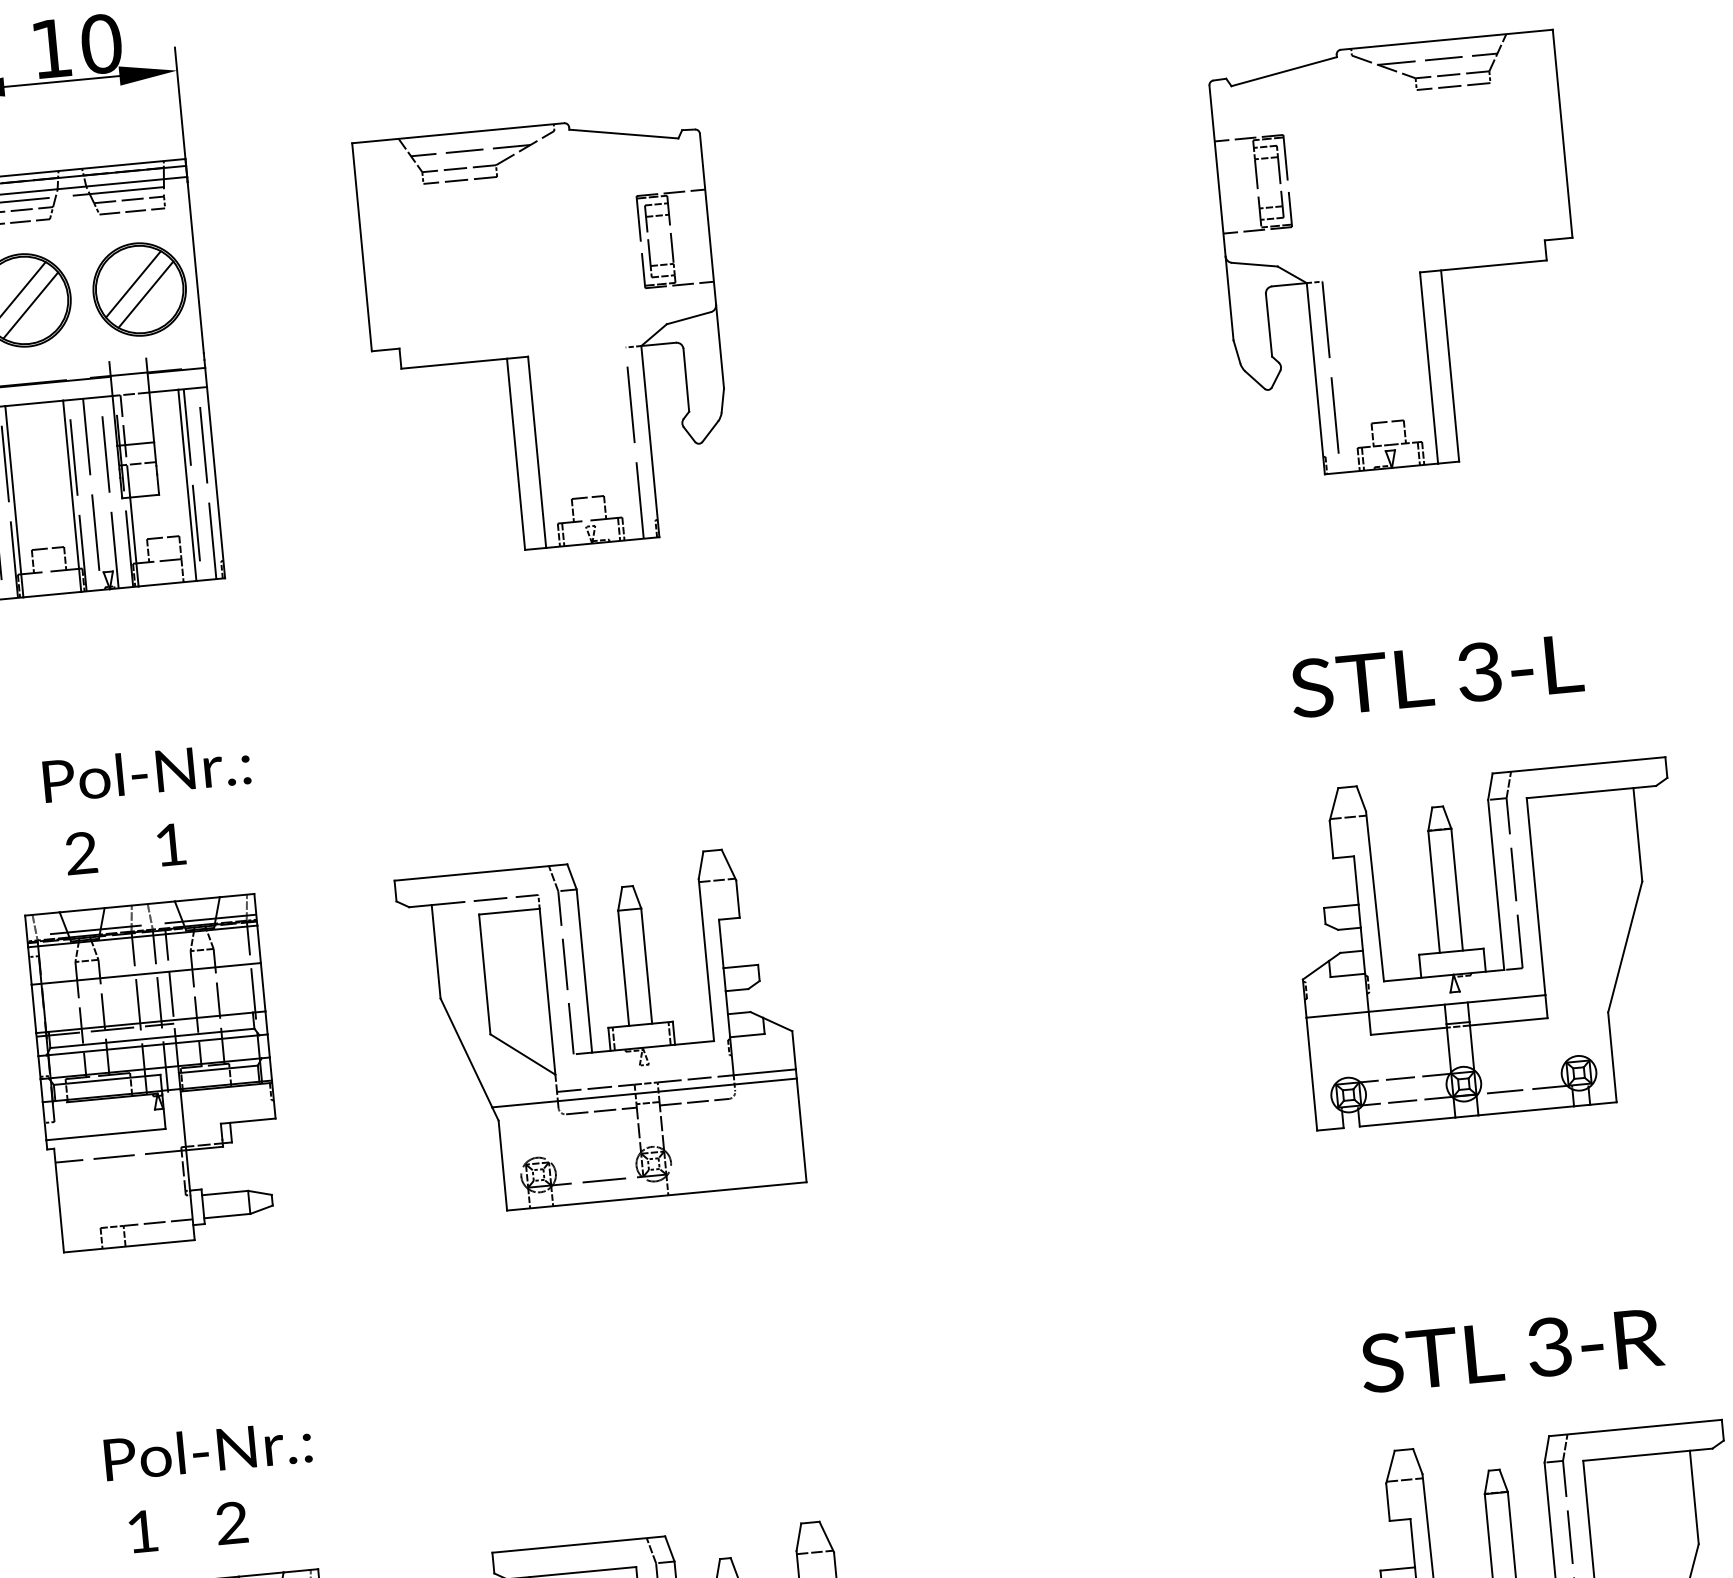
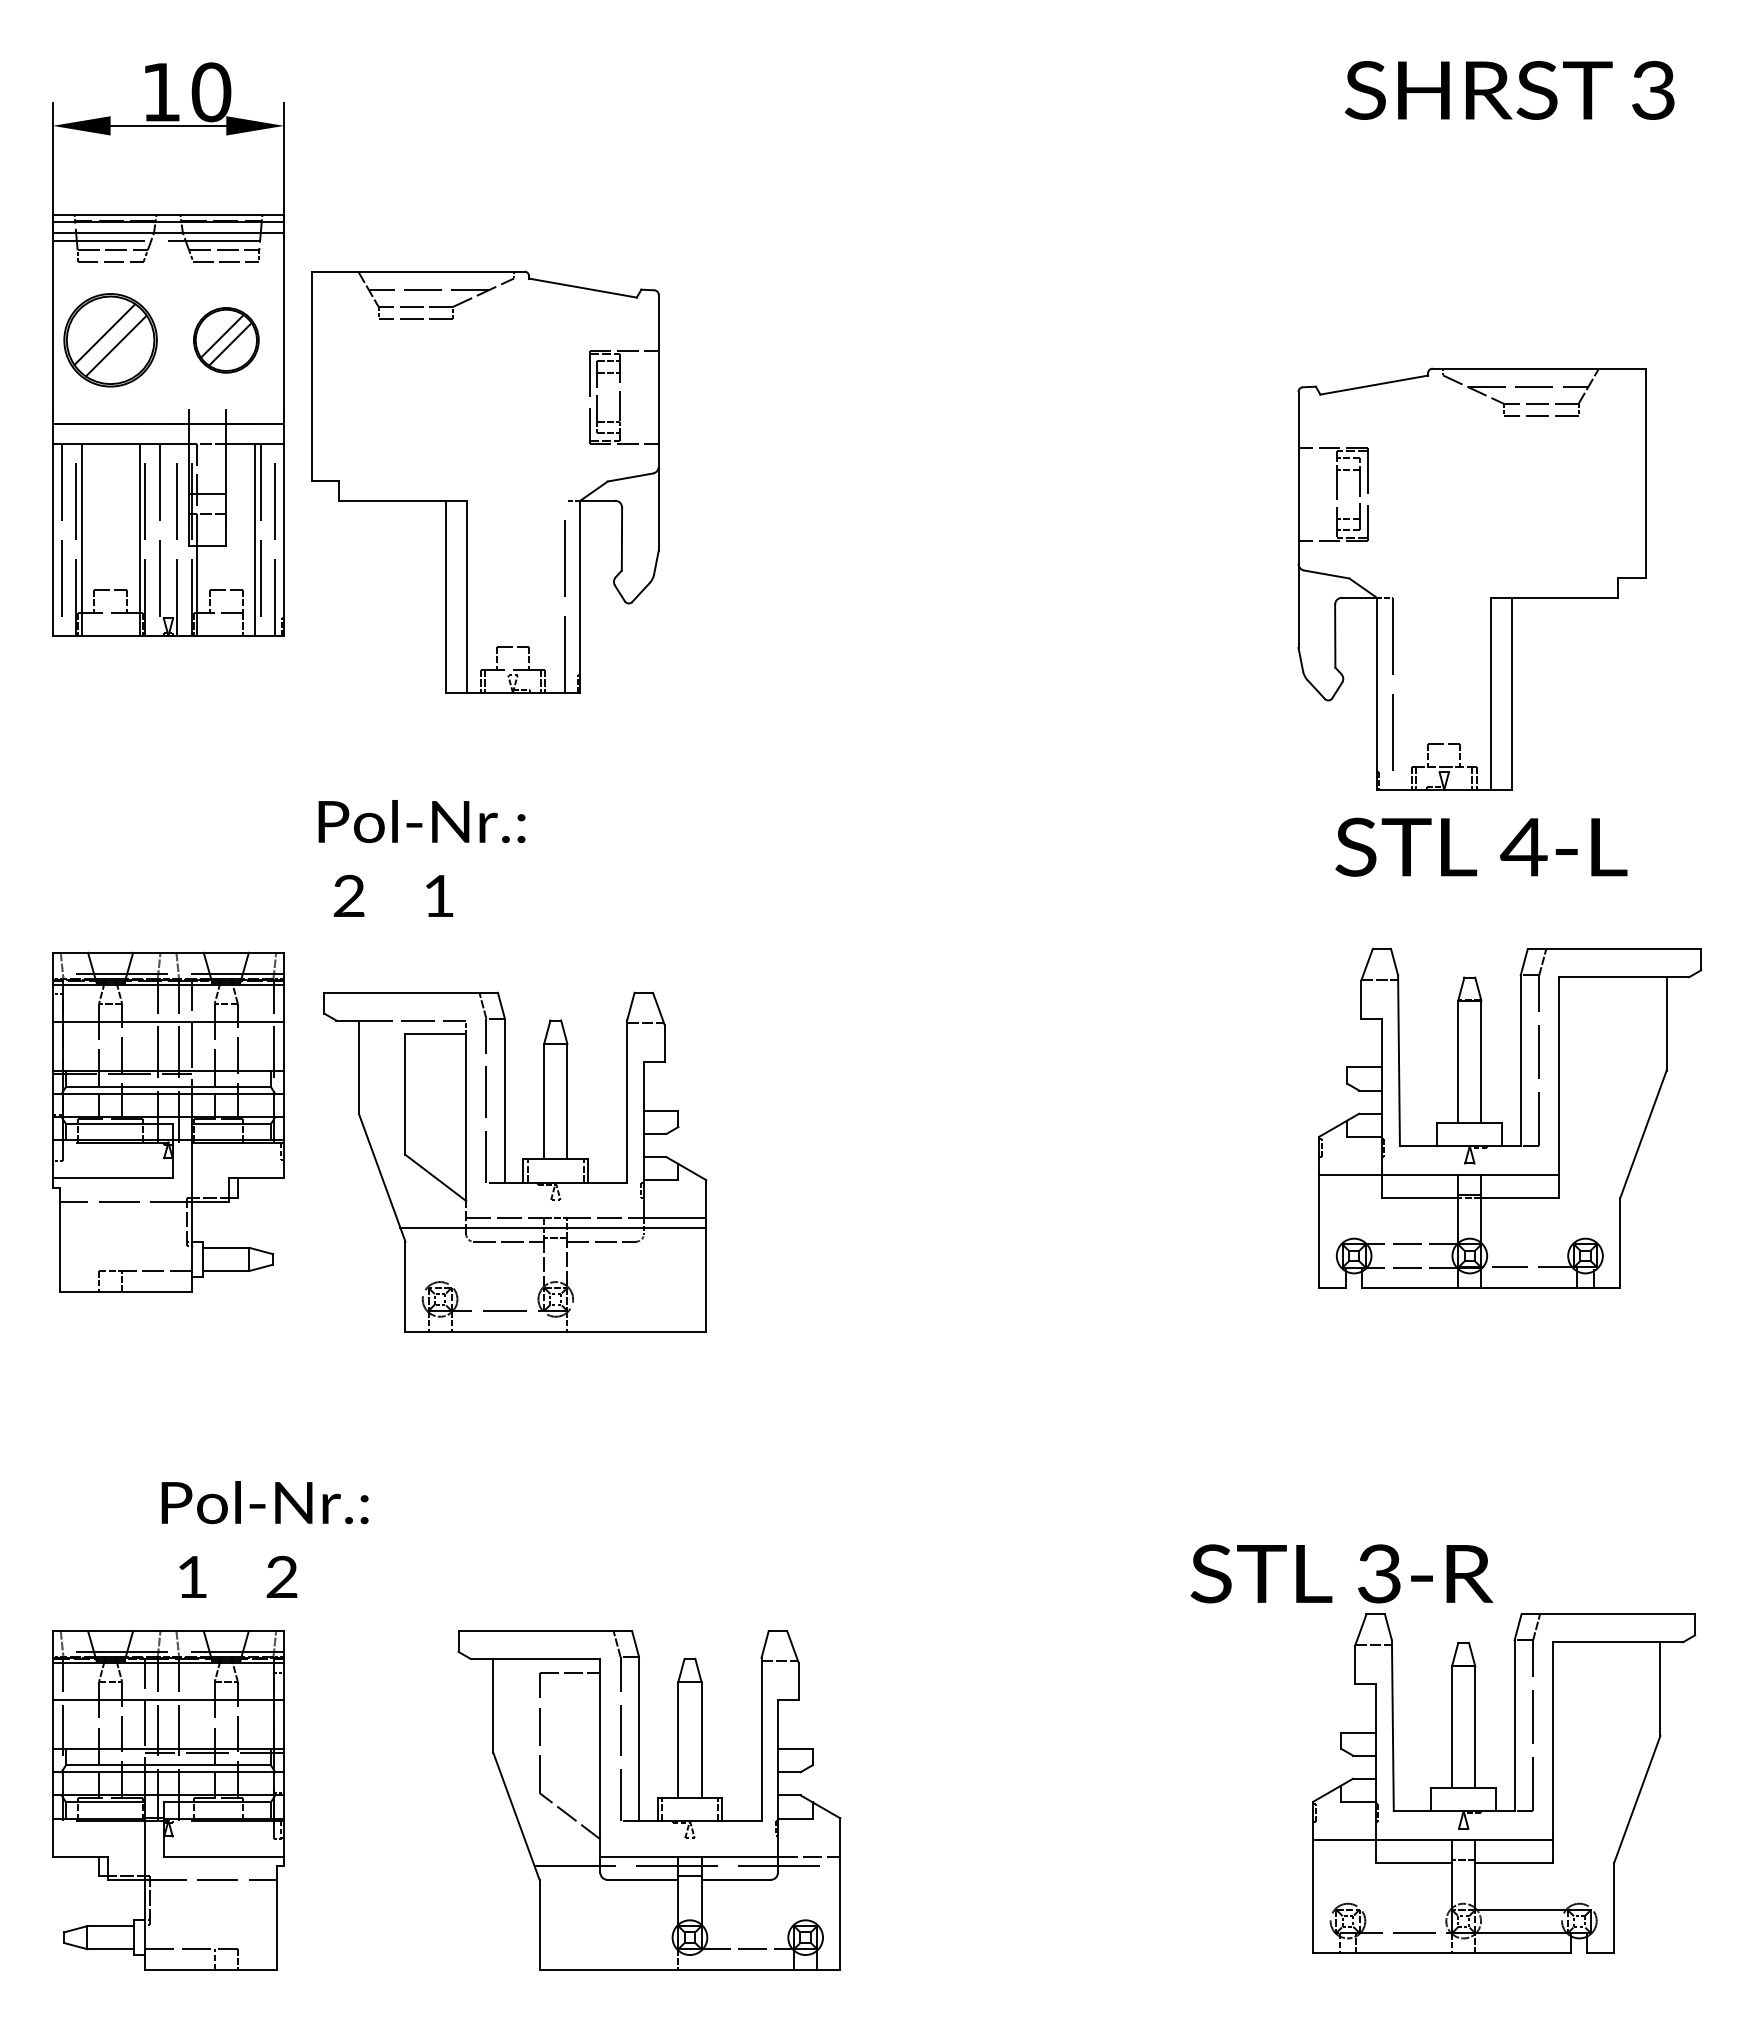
part: (1399, 255) -> (1471, 578), moved
part: (139, 289) -> (226, 340), size x0.7
part: (545, 335) -> (485, 481), moved
text: (1478, 671) -> (1523, 846), 3-L -> 4-L
text: (149, 809) -> (421, 858), moved
part: (607, 1029) -> (522, 1161), moved
text: (1511, 1350) -> (1341, 1573), moved
text: (210, 1487) -> (264, 1539), moved

